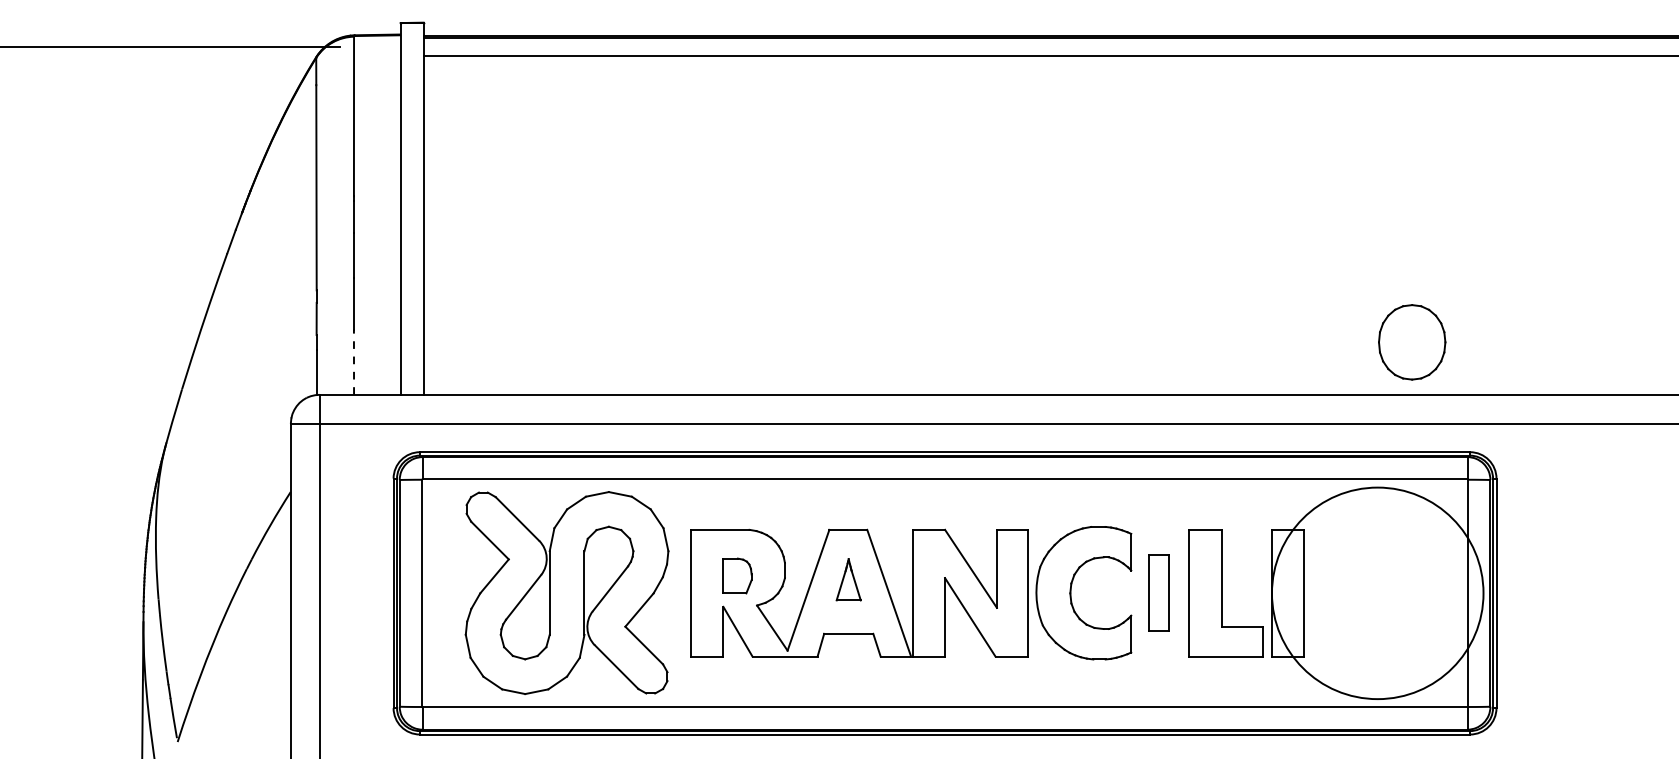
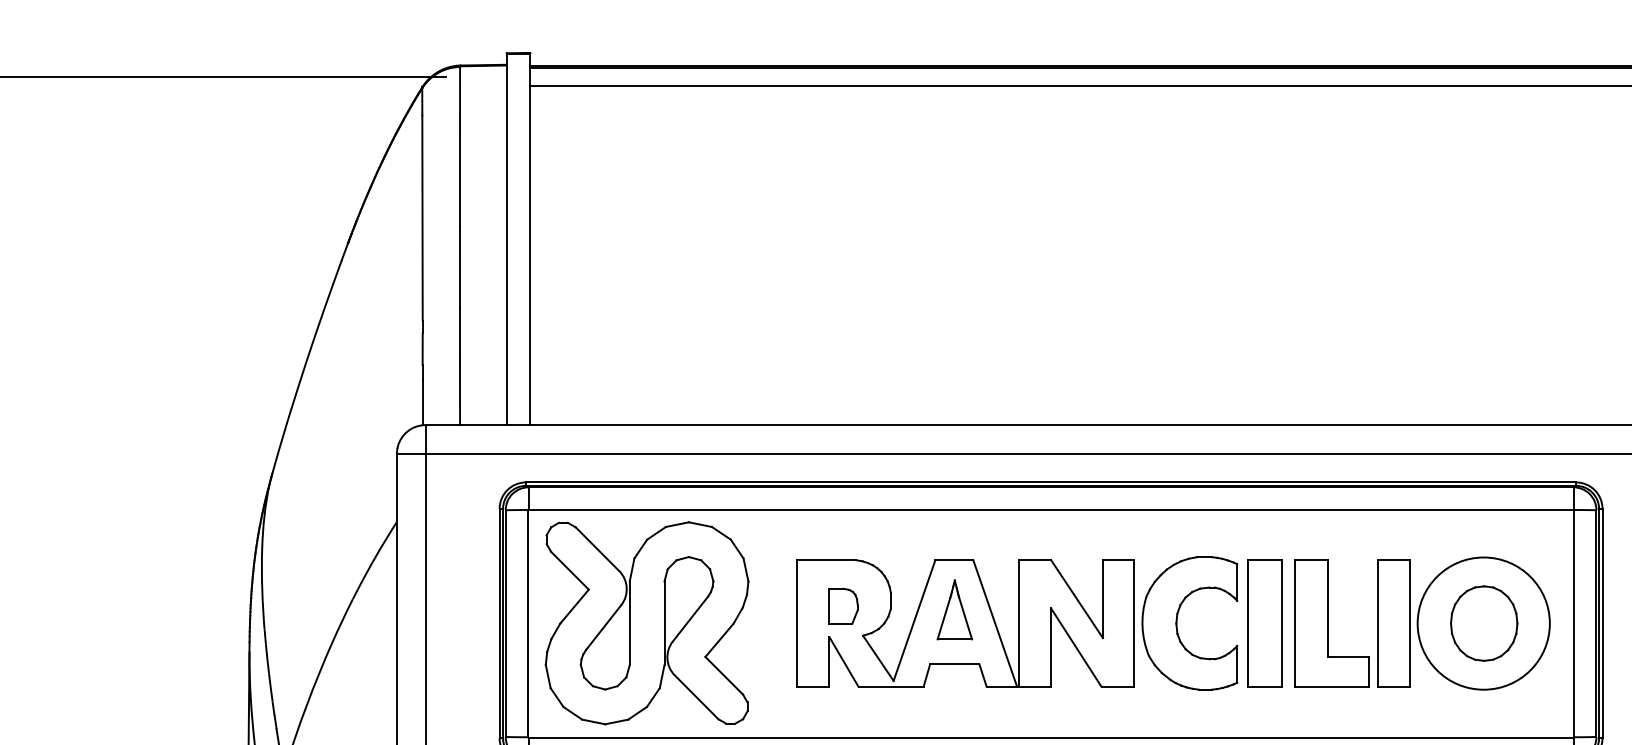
part: (1412, 342) -> (1484, 623), moved
line: (354, 362) -> (460, 392), dashed -> solid
part: (848, 579) -> (954, 609), size x1.43
part: (566, 592) -> (646, 622), moved
part: (1158, 593) -> (1264, 623), size x1.67
circle: (1377, 593) -> (1483, 623), size x0.62

